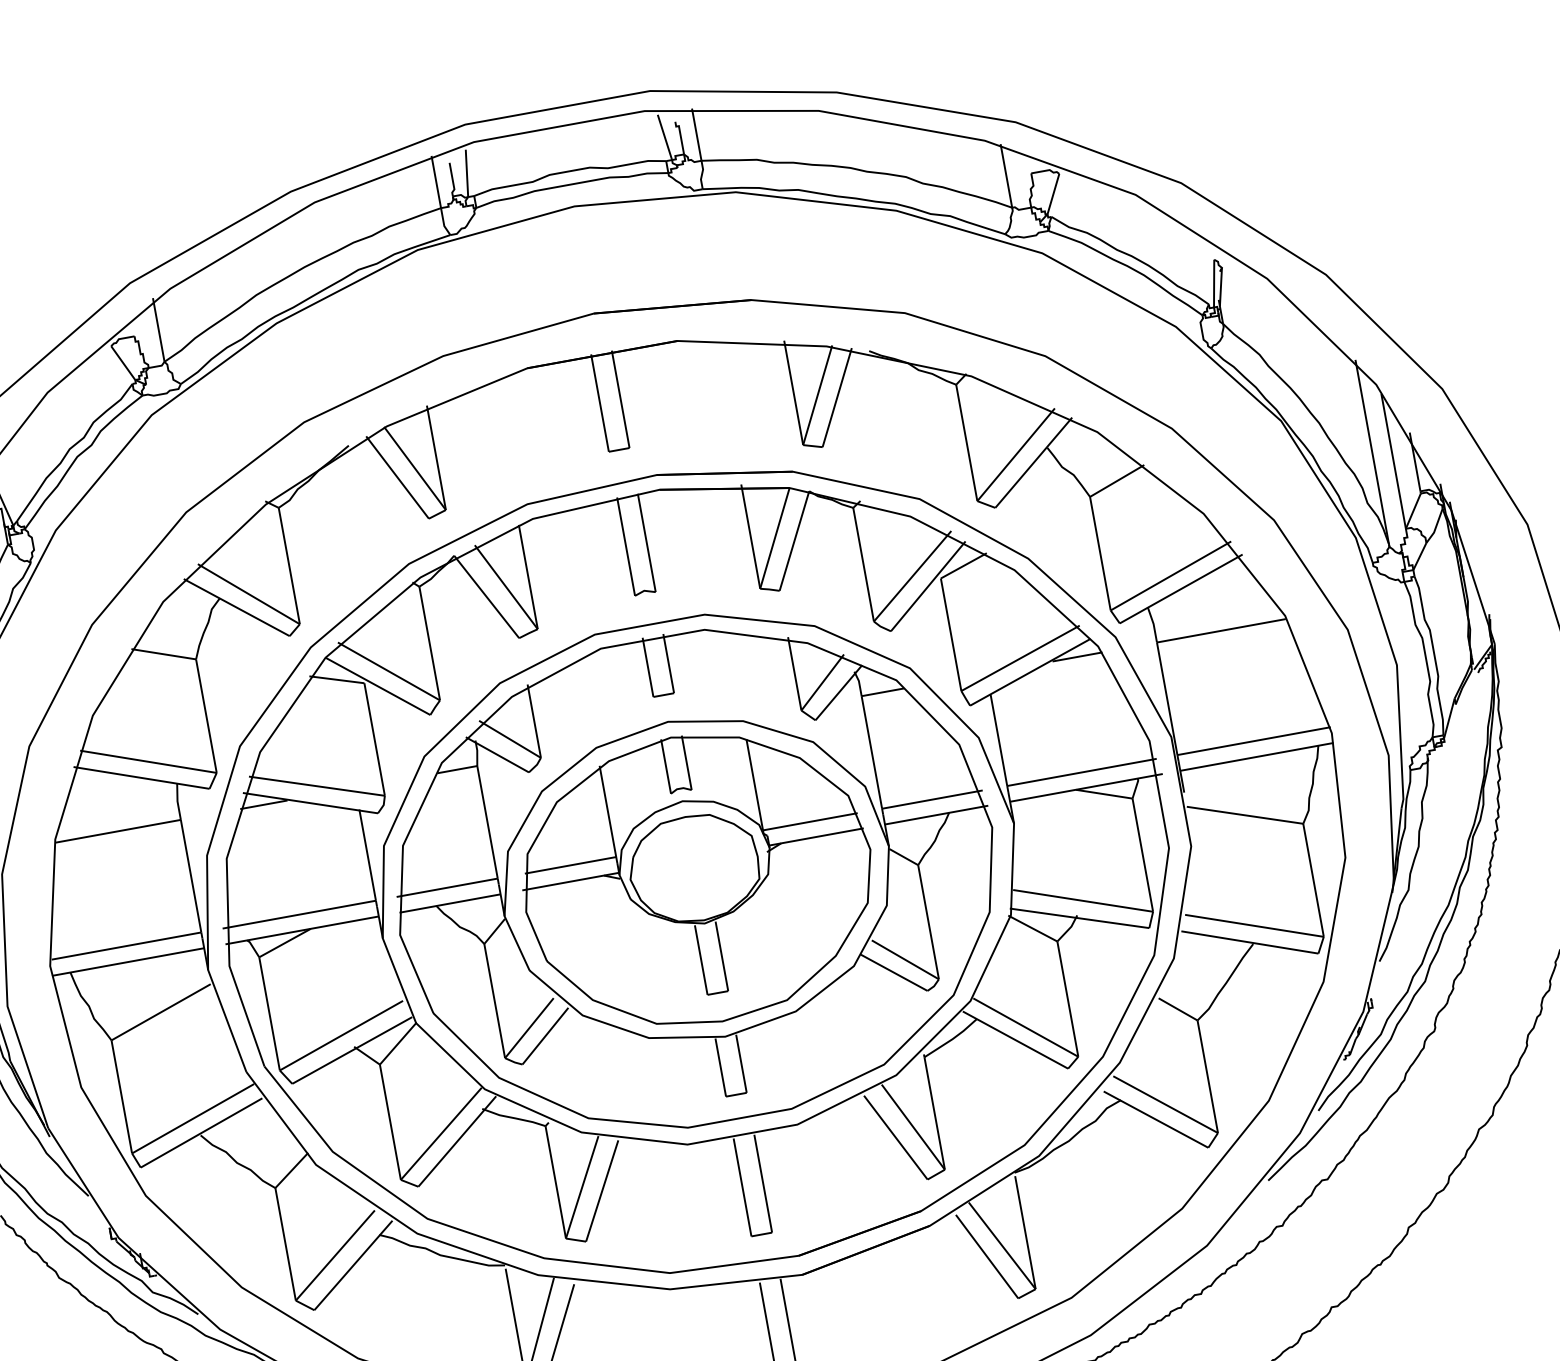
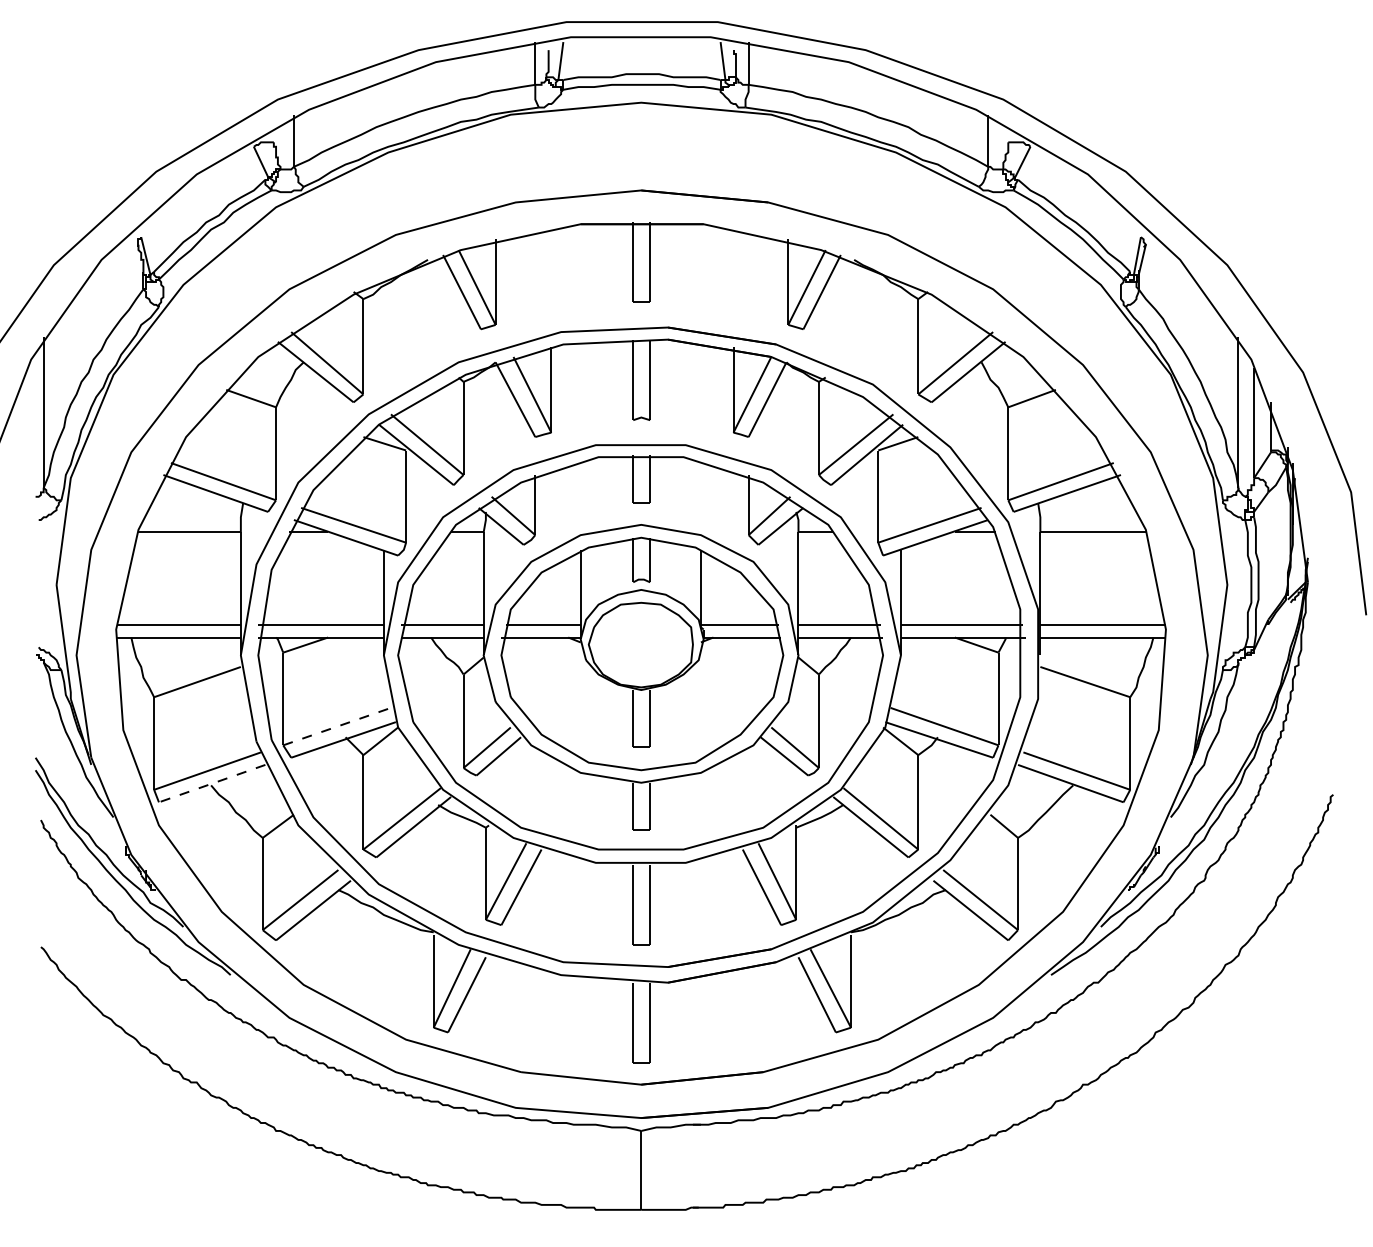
line: (341, 1035) -> (337, 726), solid -> dashed
line: (200, 1132) -> (211, 783), solid -> dashed

